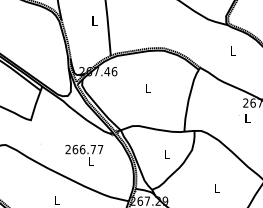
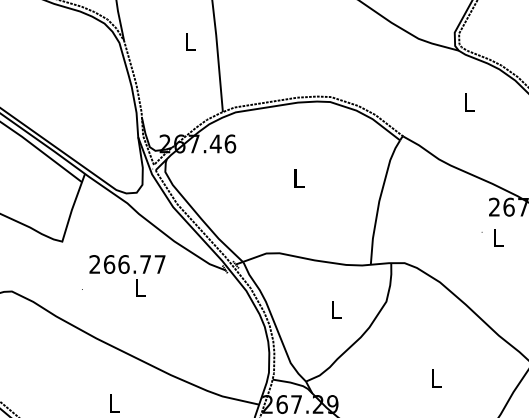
text: (84, 154) -> (127, 274), moved

